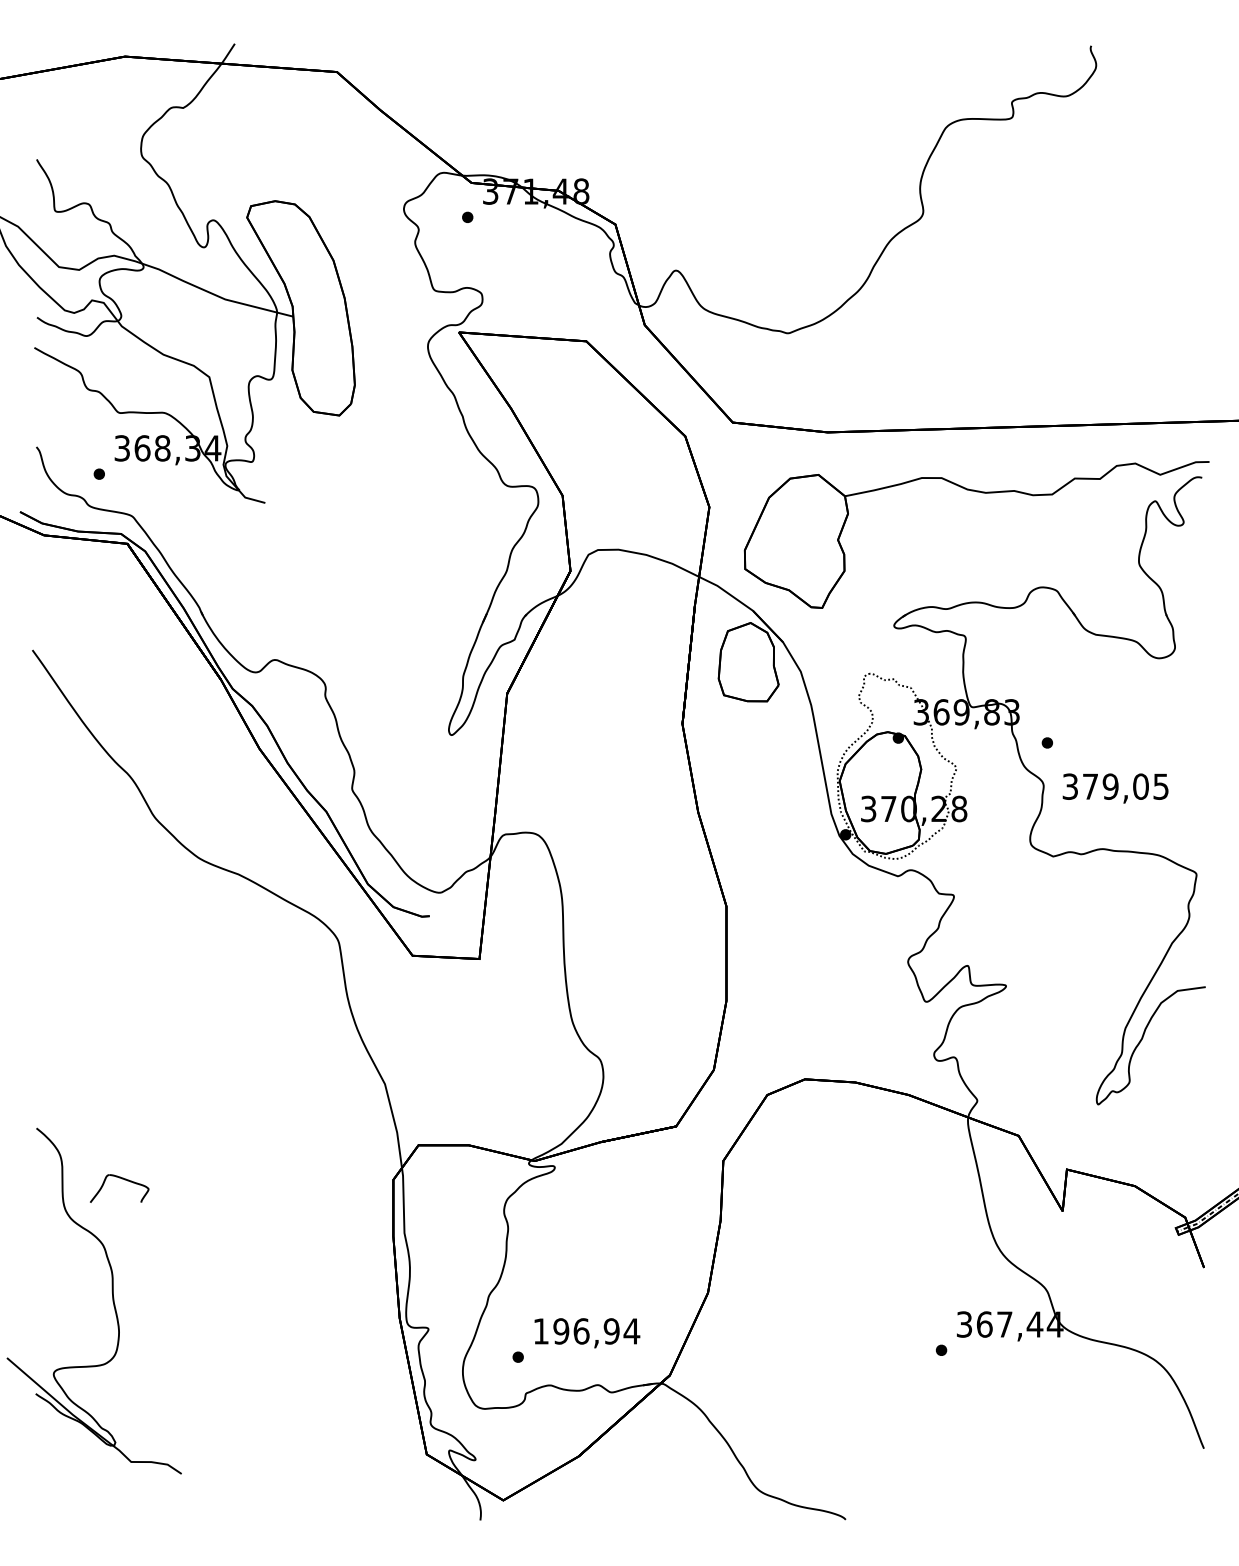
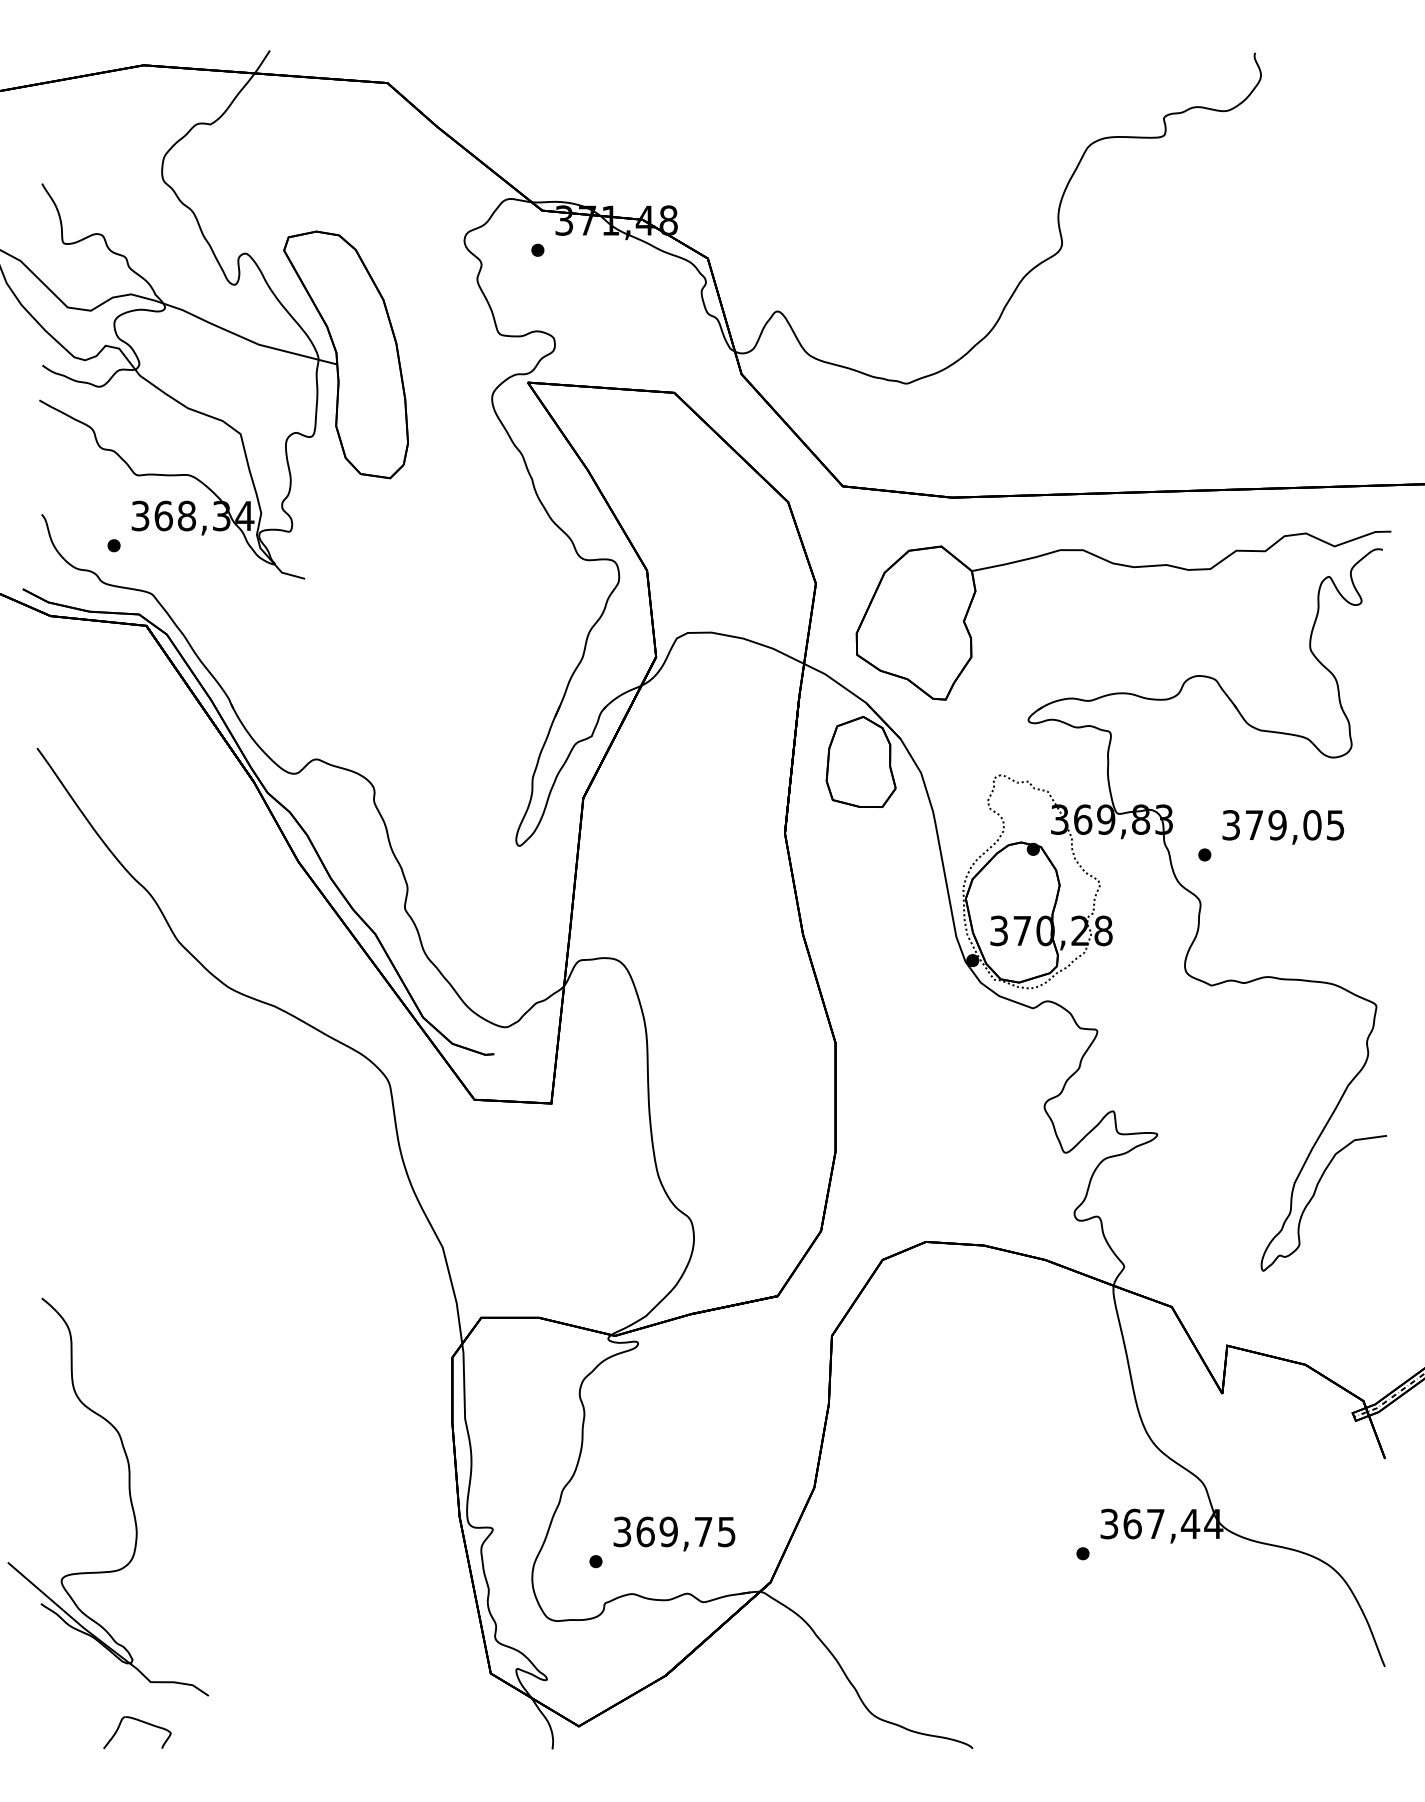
text: (1115, 788) -> (1283, 827), moved
part: (123, 1179) -> (141, 1722), moved
text: (586, 1331) -> (674, 1531), 196,94 -> 369,75

